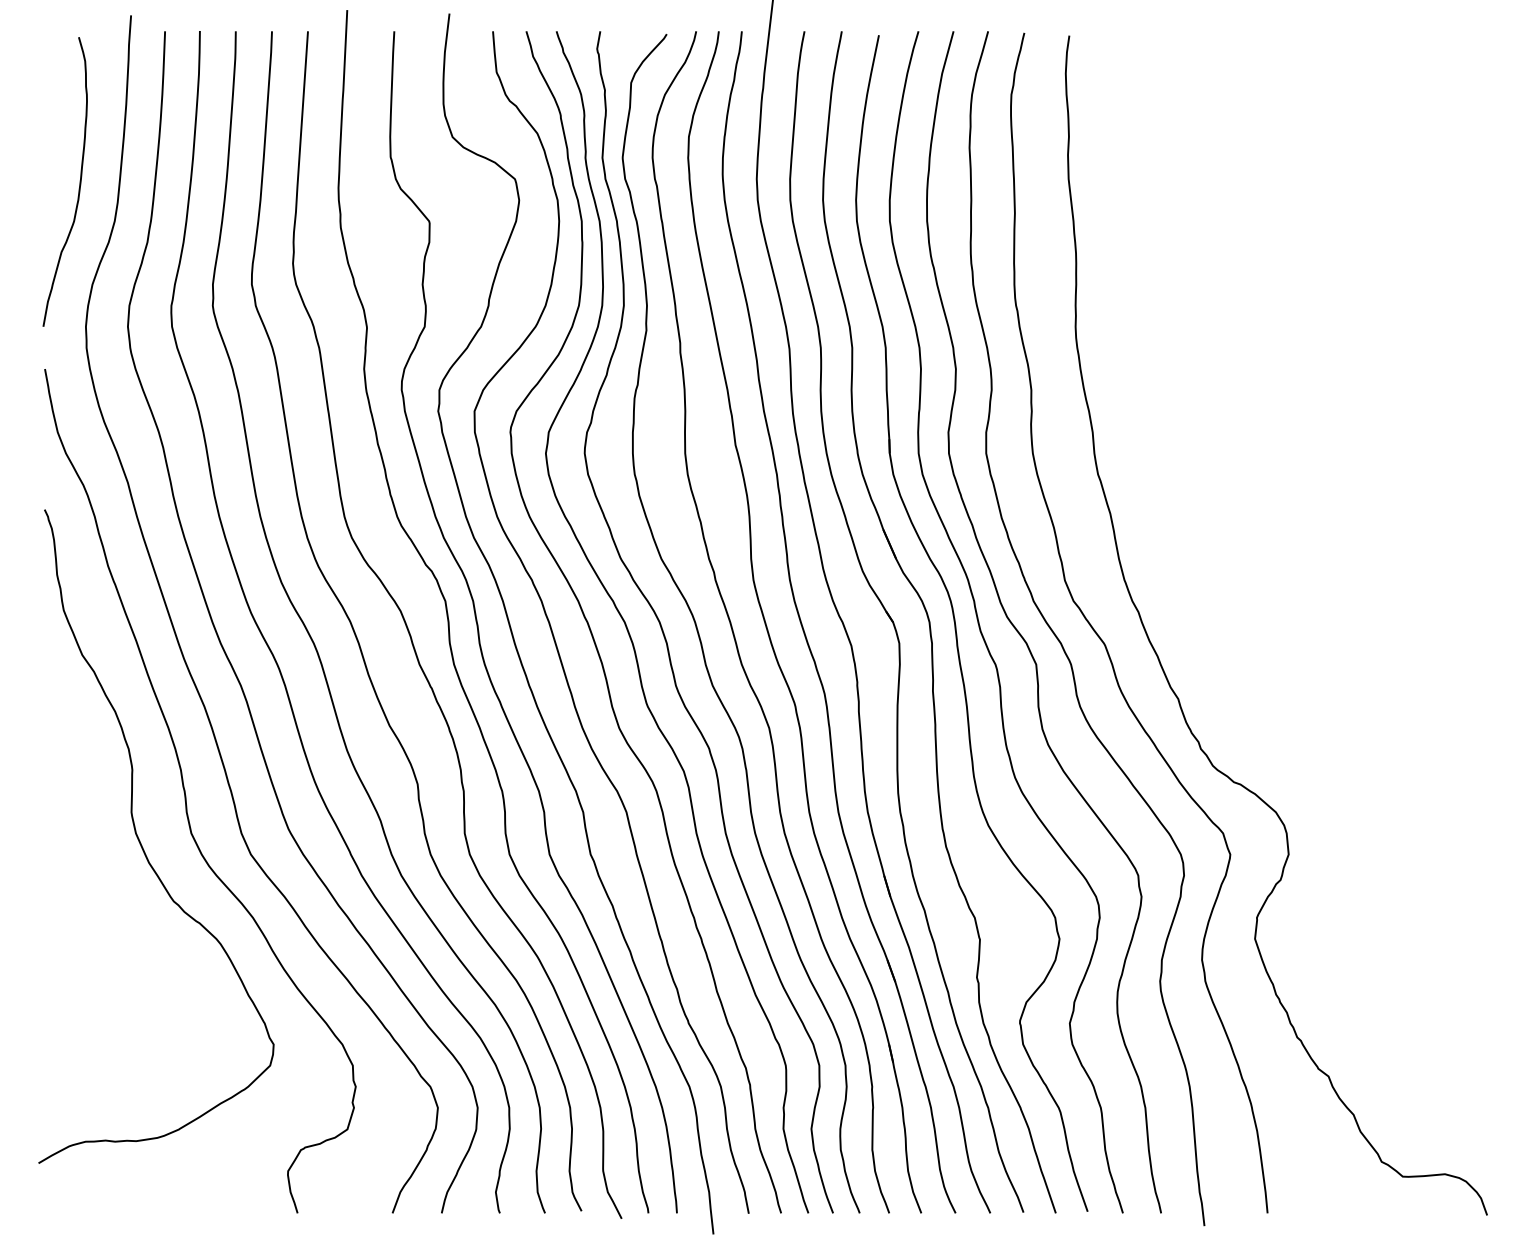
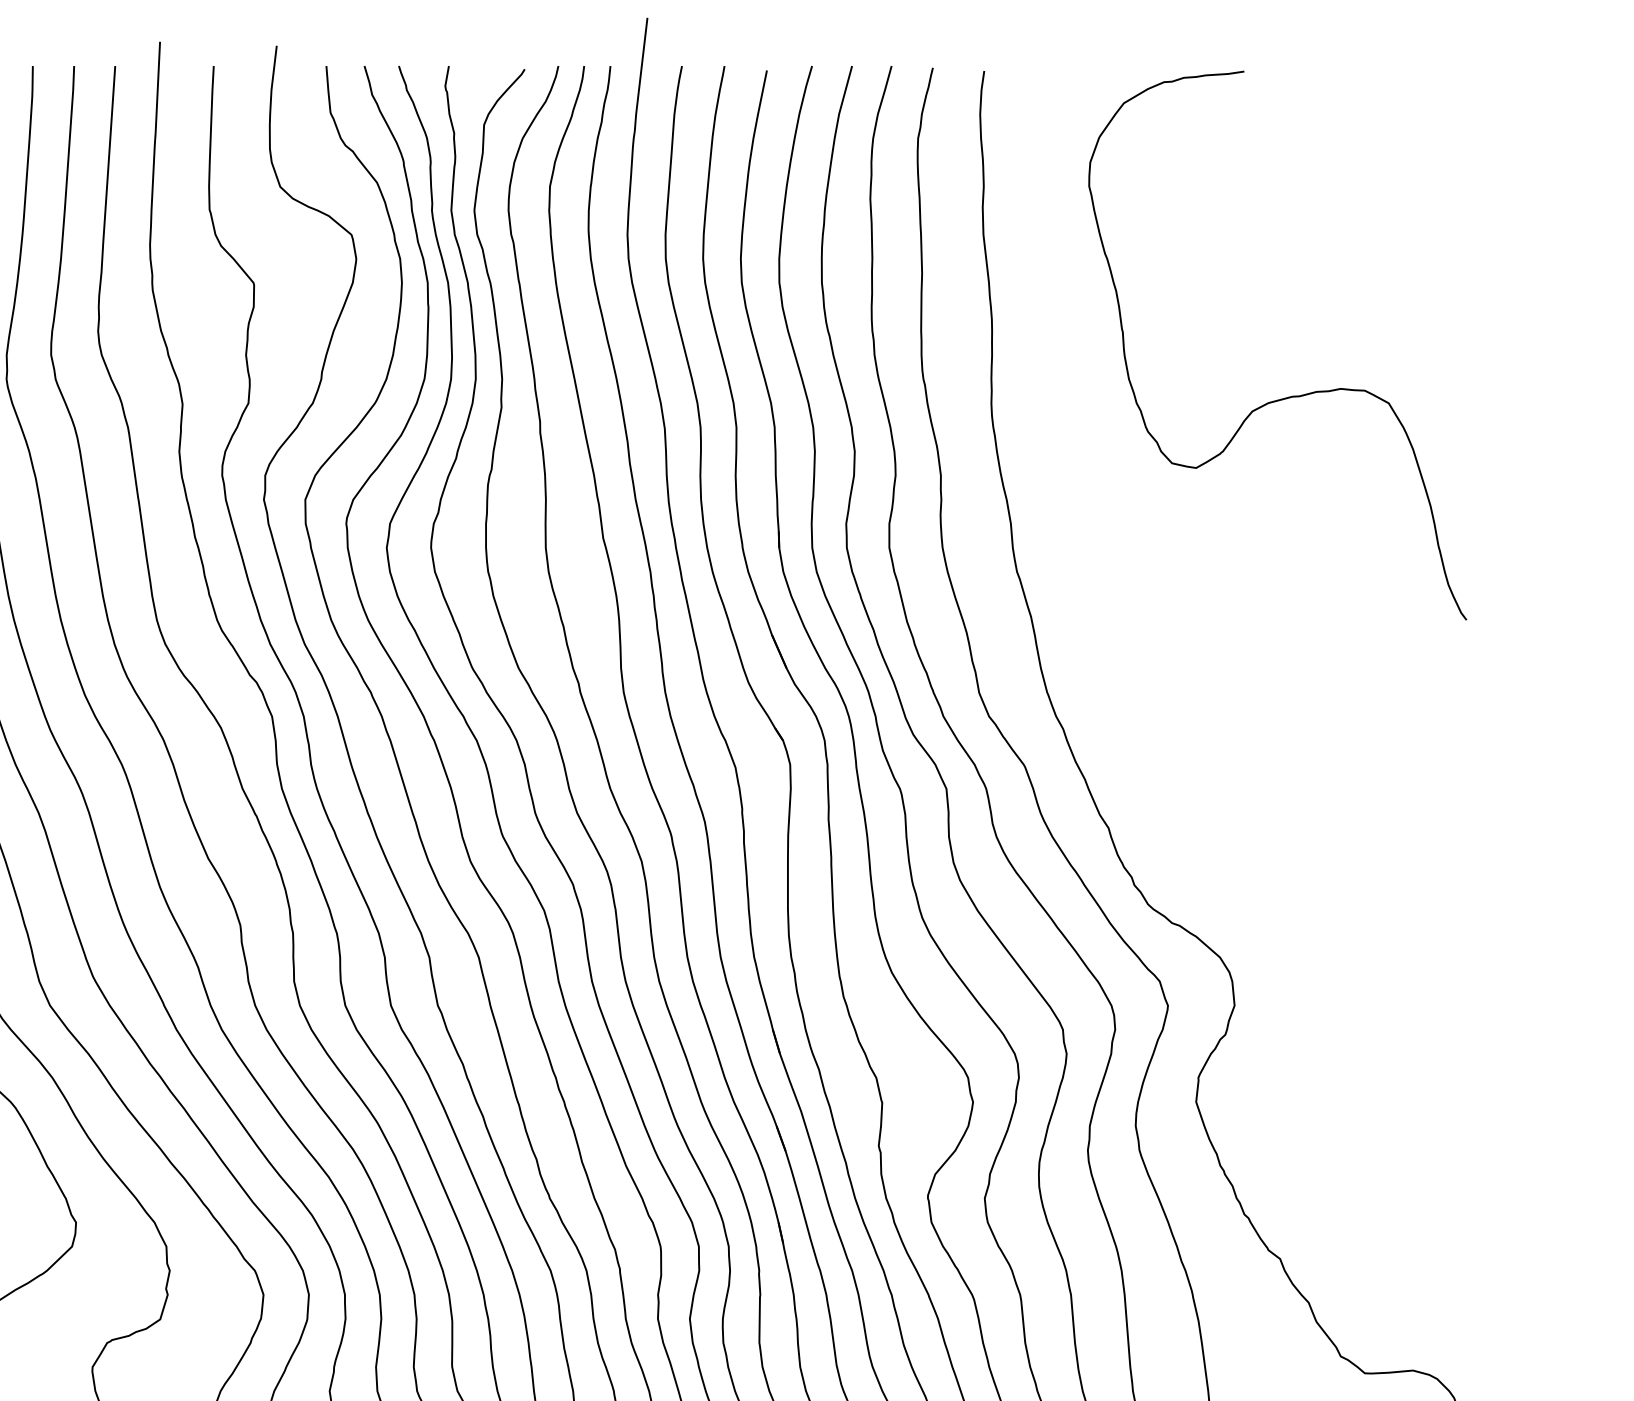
curve: (1336, 320) -> (1289, 396), added

